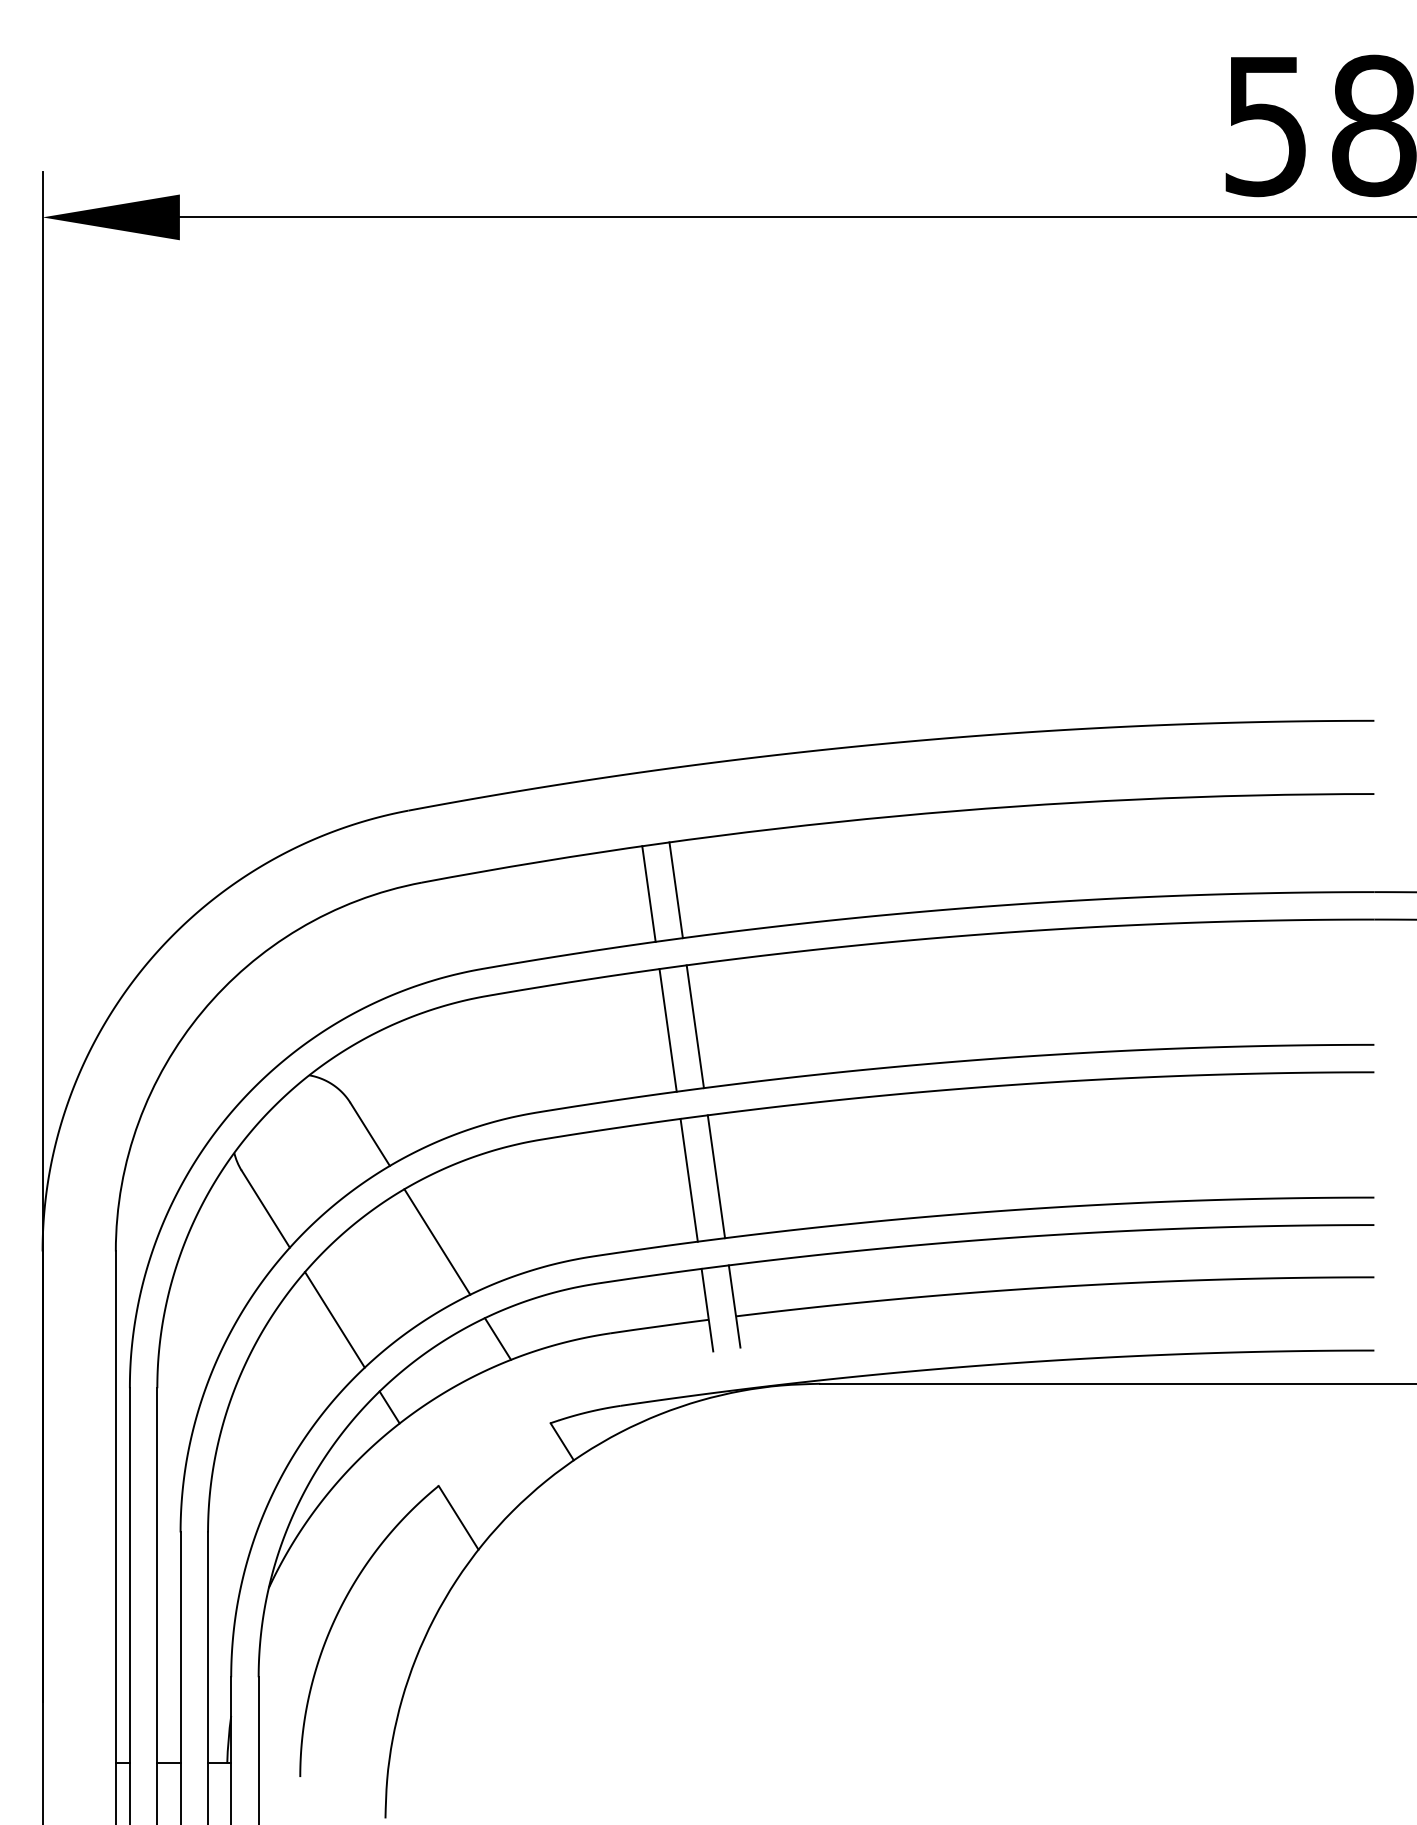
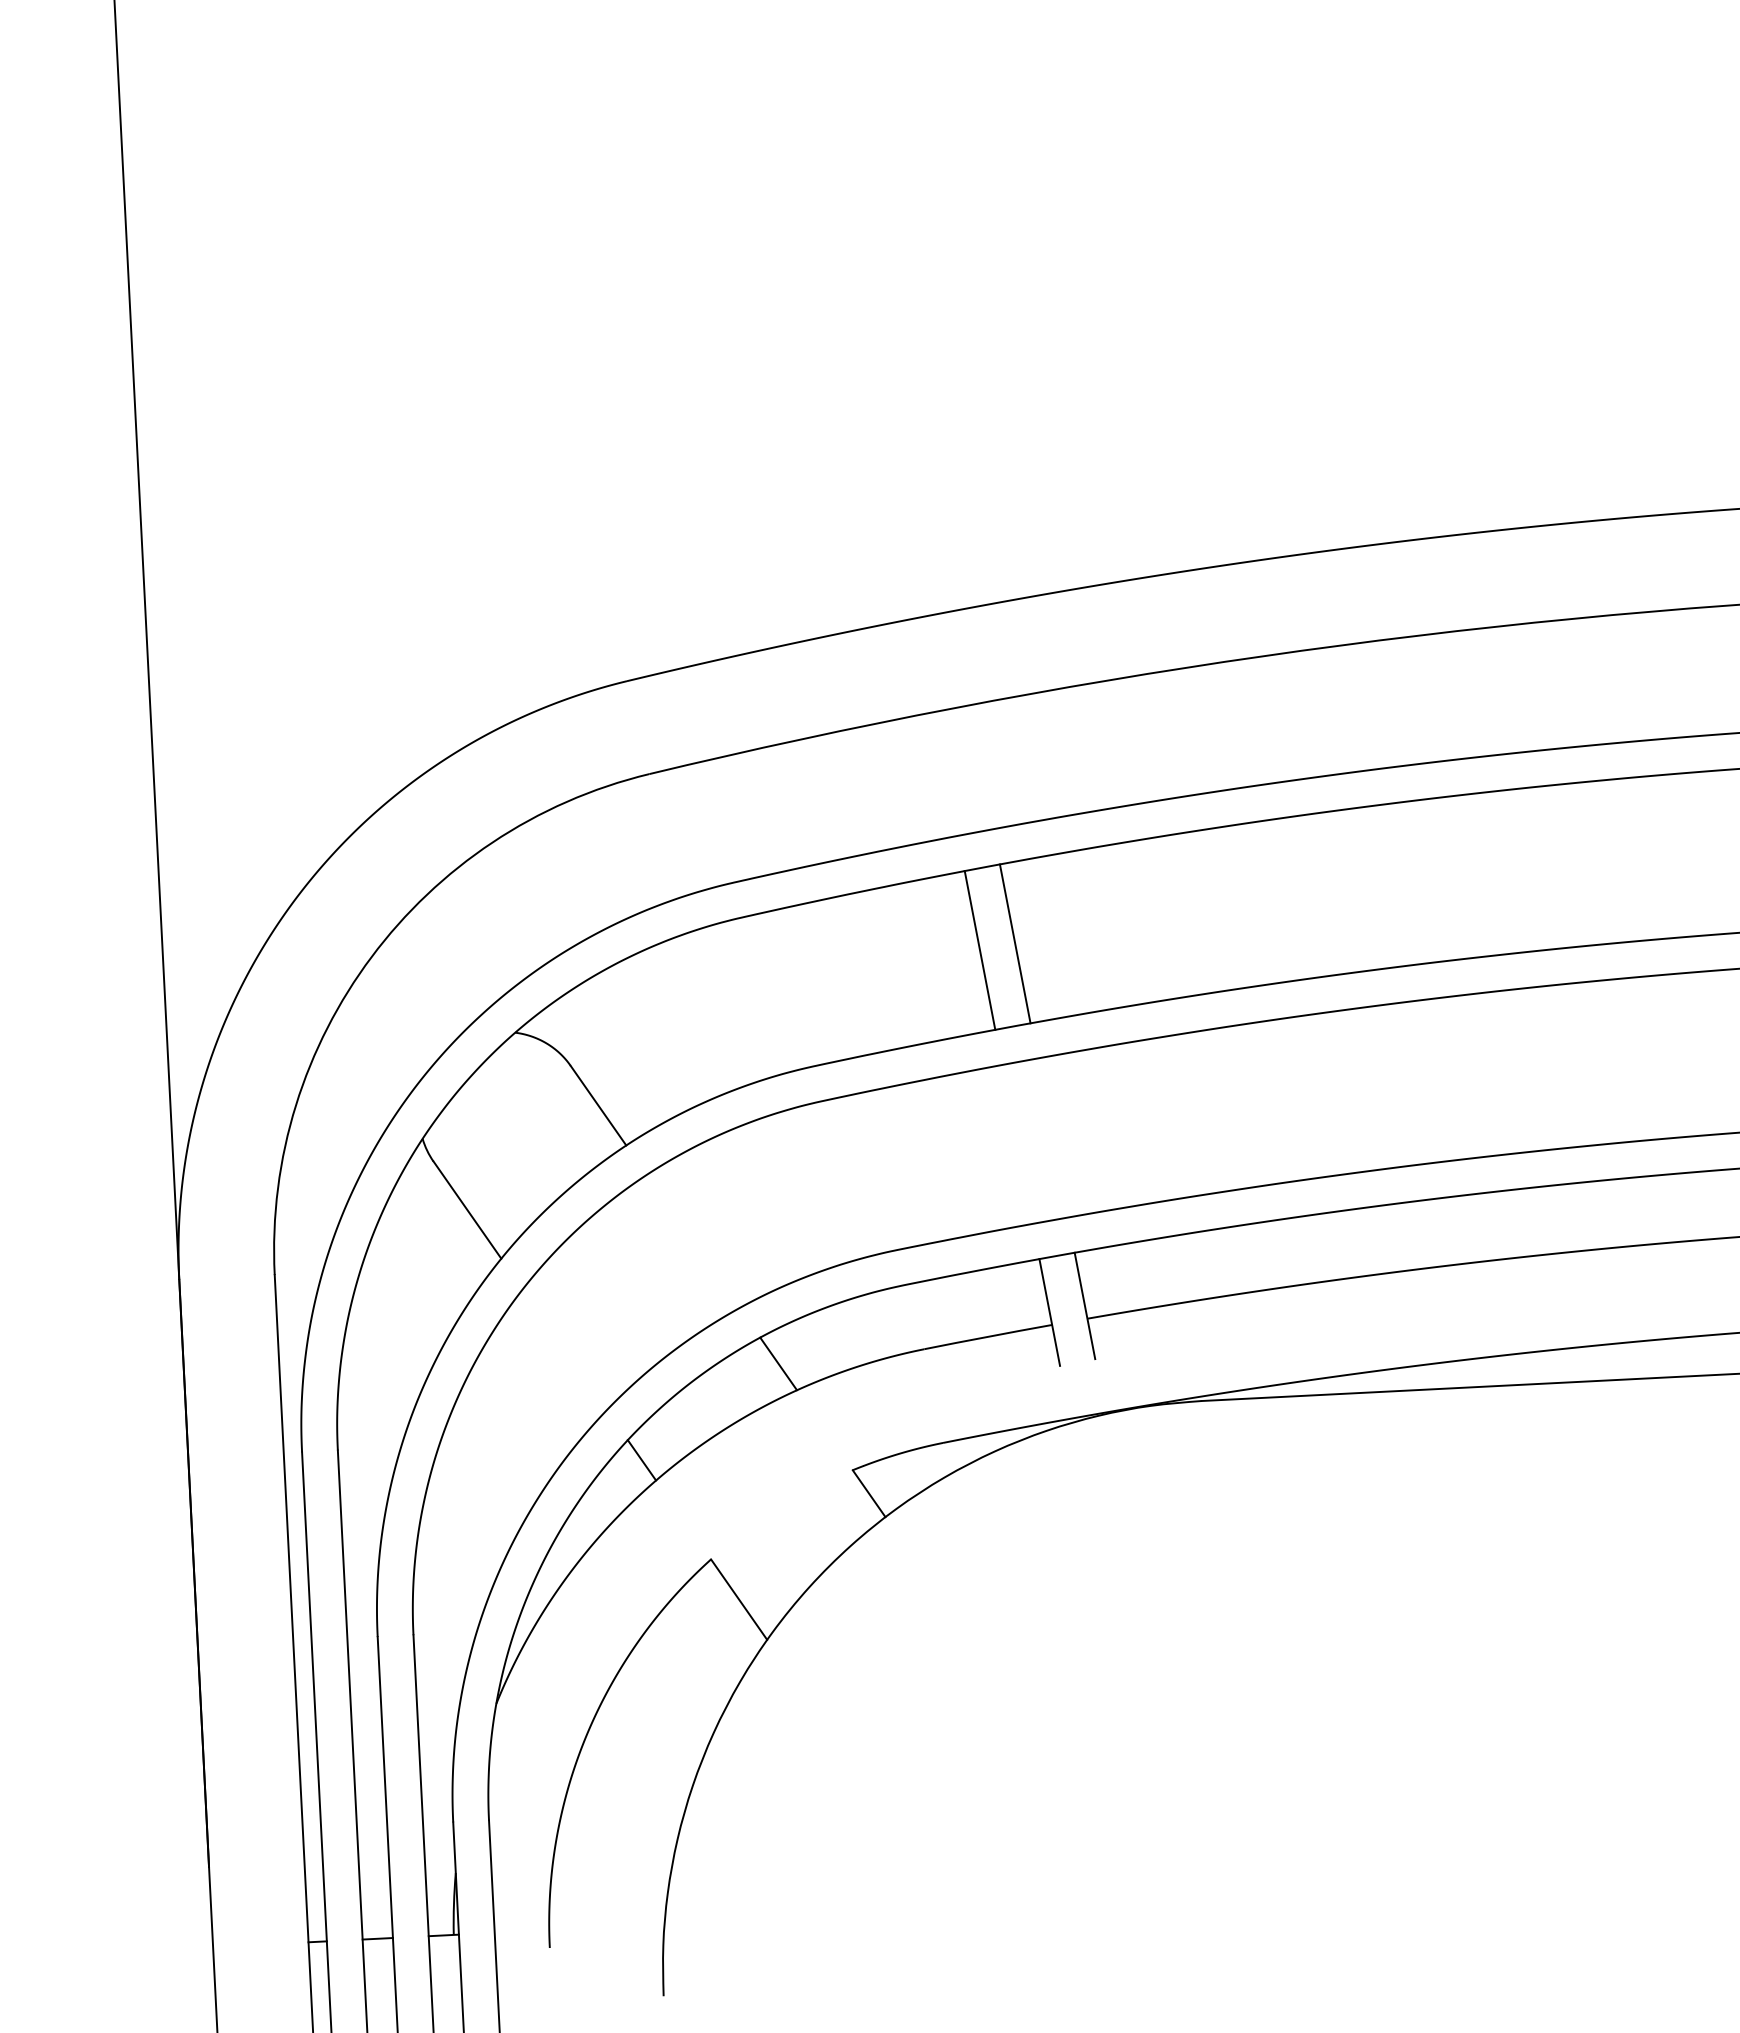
line: (675, 890) -> (980, 767), removed
line: (648, 893) -> (945, 773), removed
line: (716, 1176) -> (1052, 1137), removed
line: (688, 1179) -> (1016, 1143), removed
line: (437, 1241) -> (693, 1240), removed
line: (334, 1319) -> (564, 1349), removed

